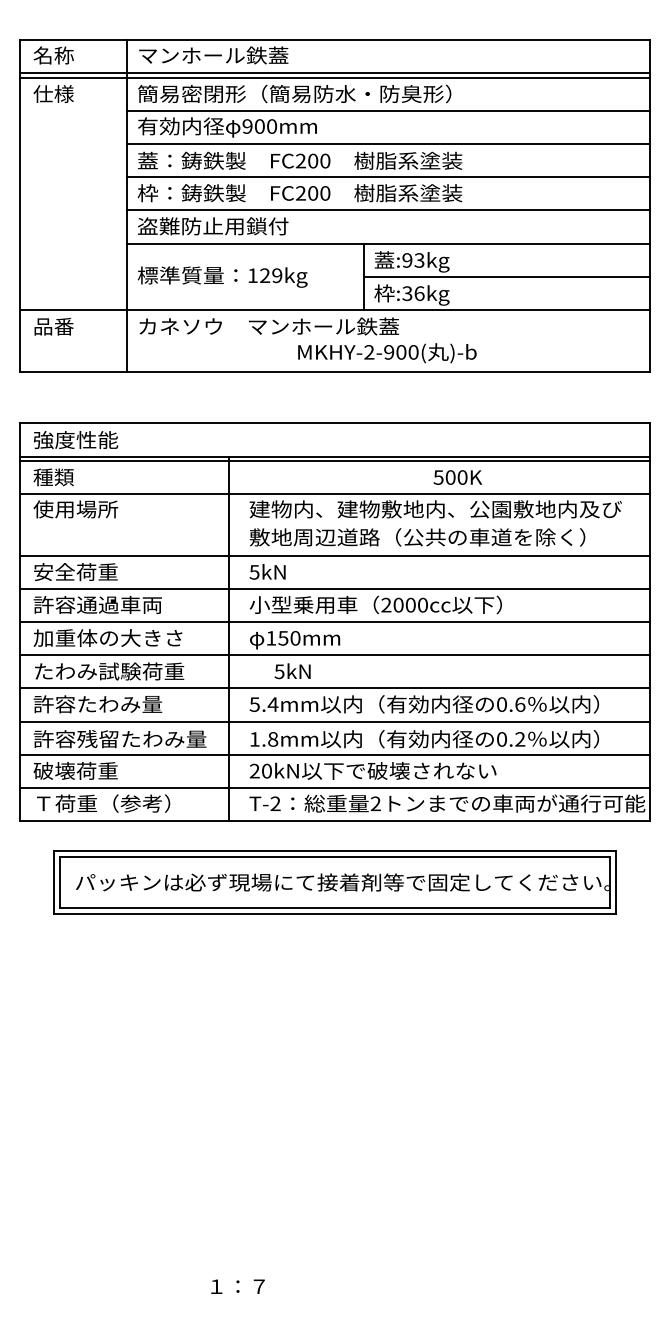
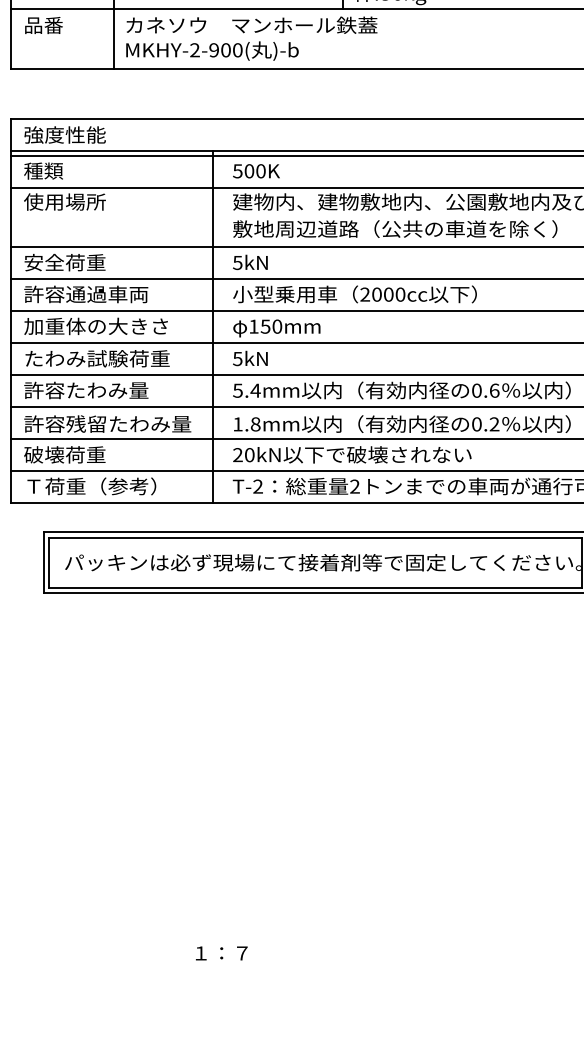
text: (387, 353) -> (212, 51), moved
text: (457, 477) -> (256, 171), moved
text: (292, 671) -> (250, 358), moved

